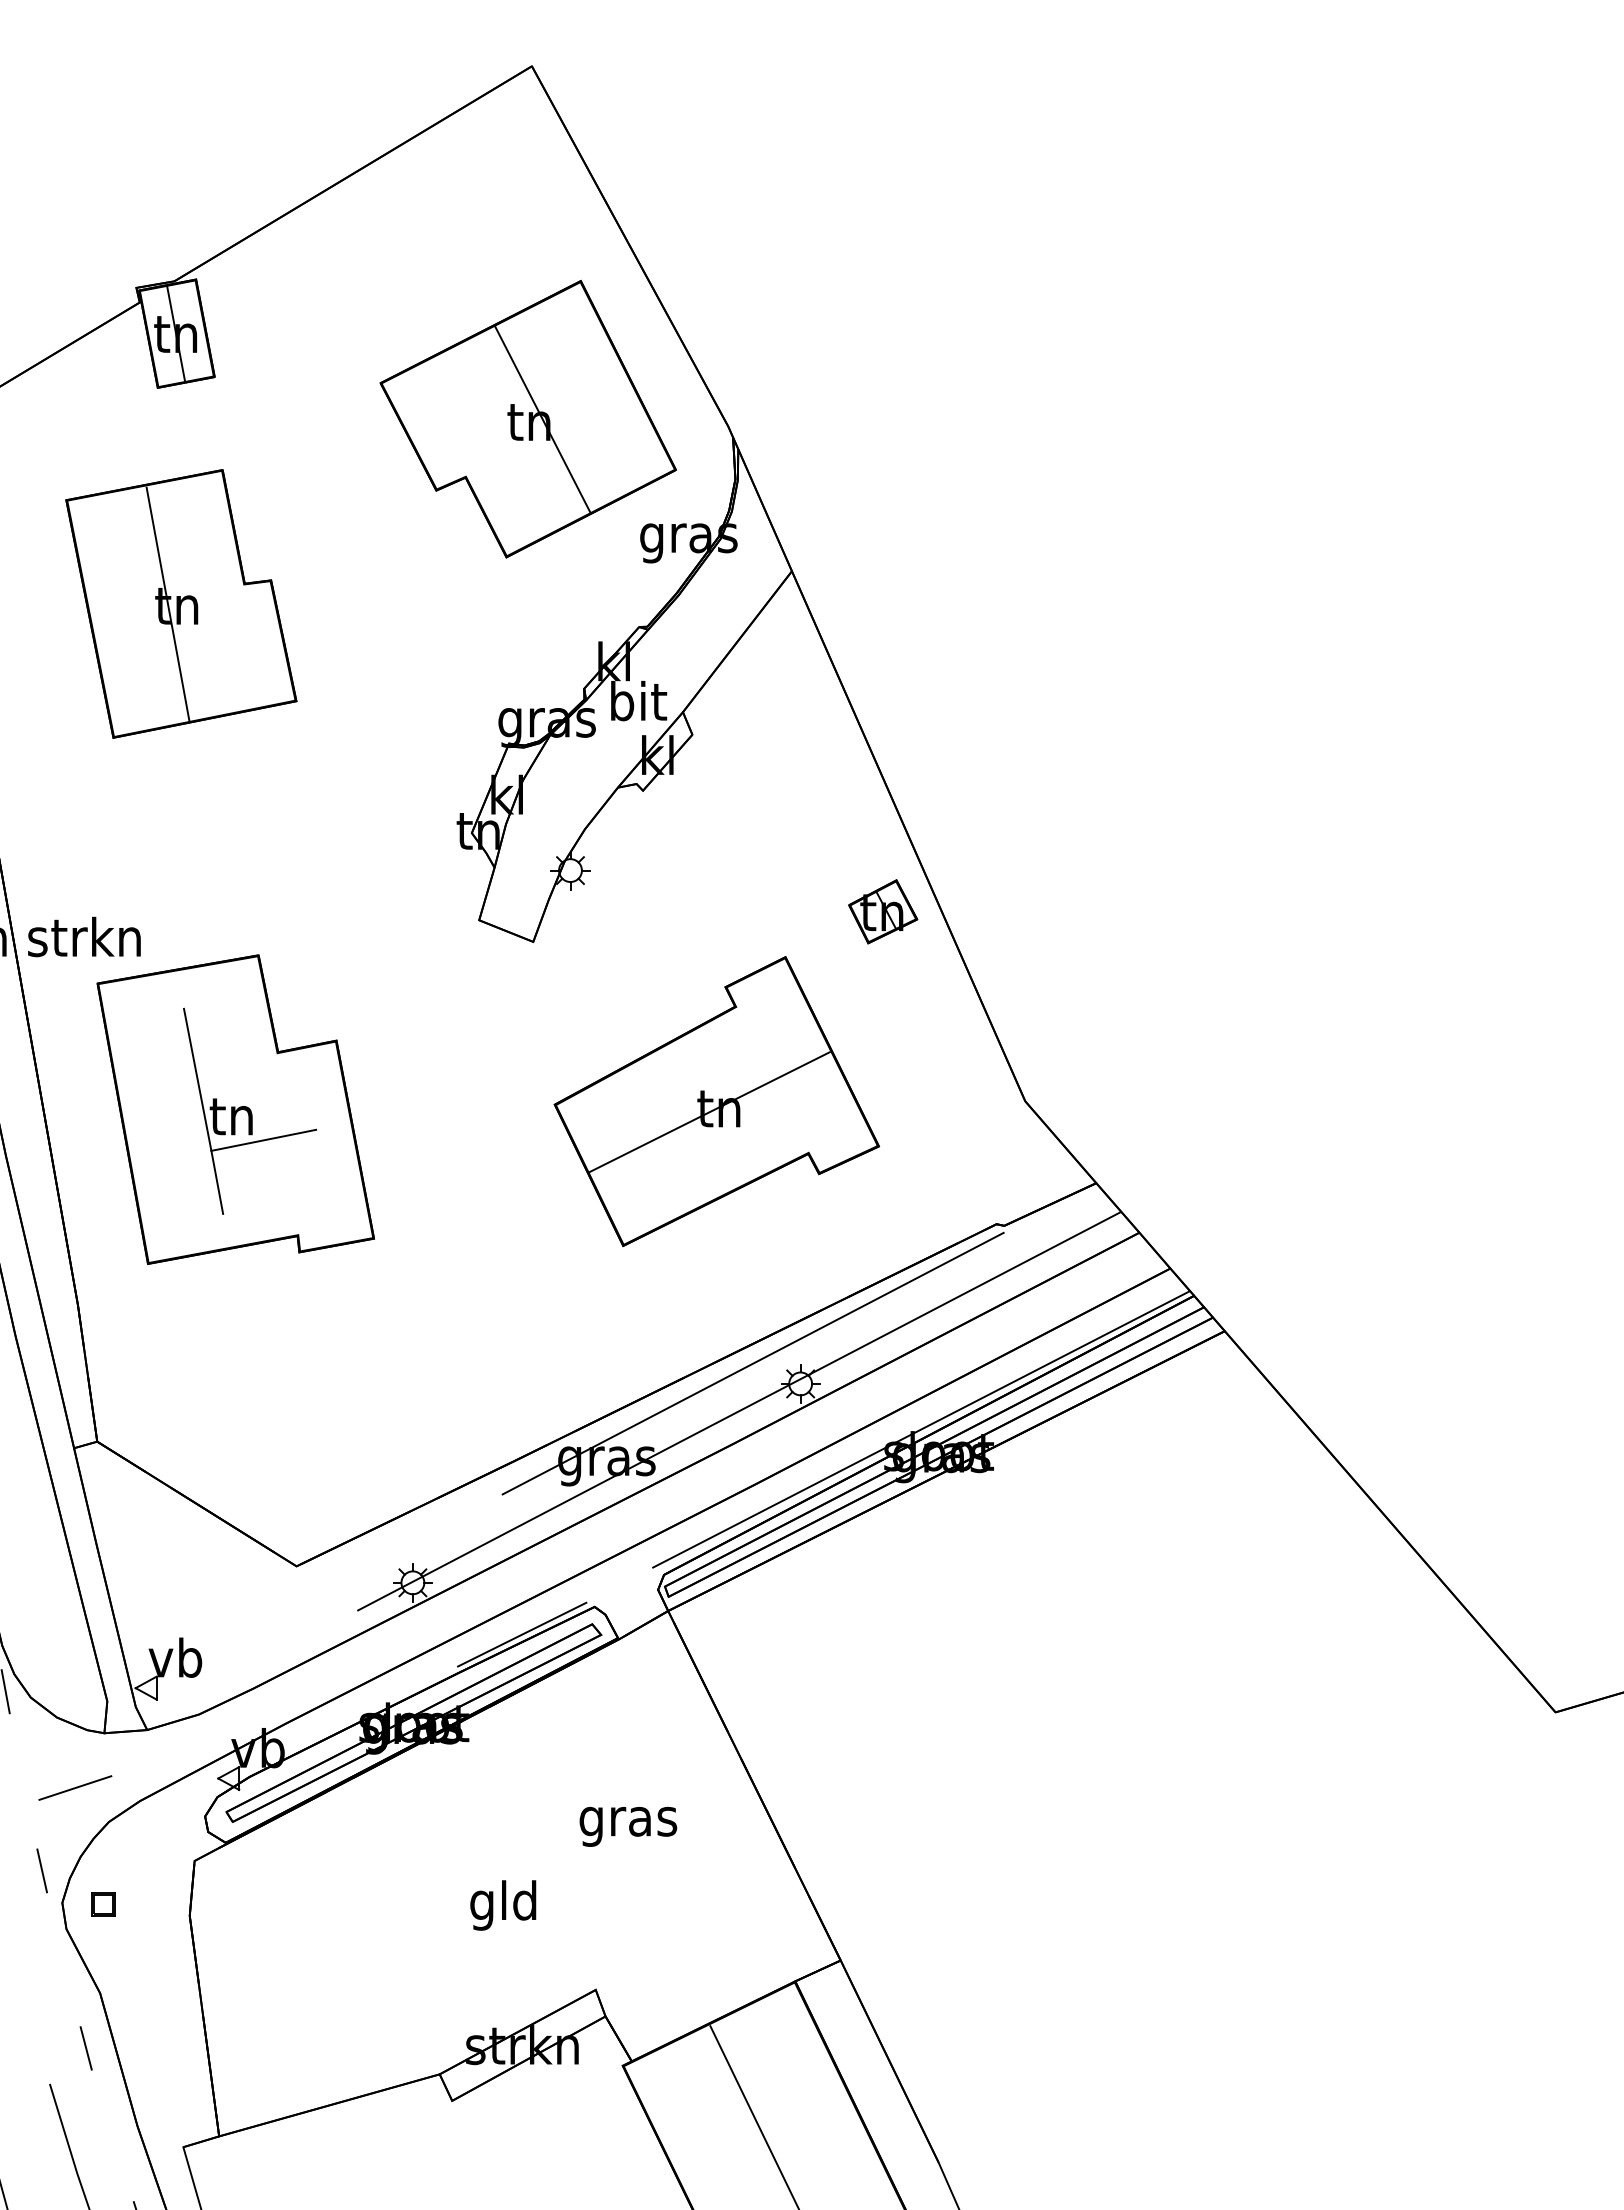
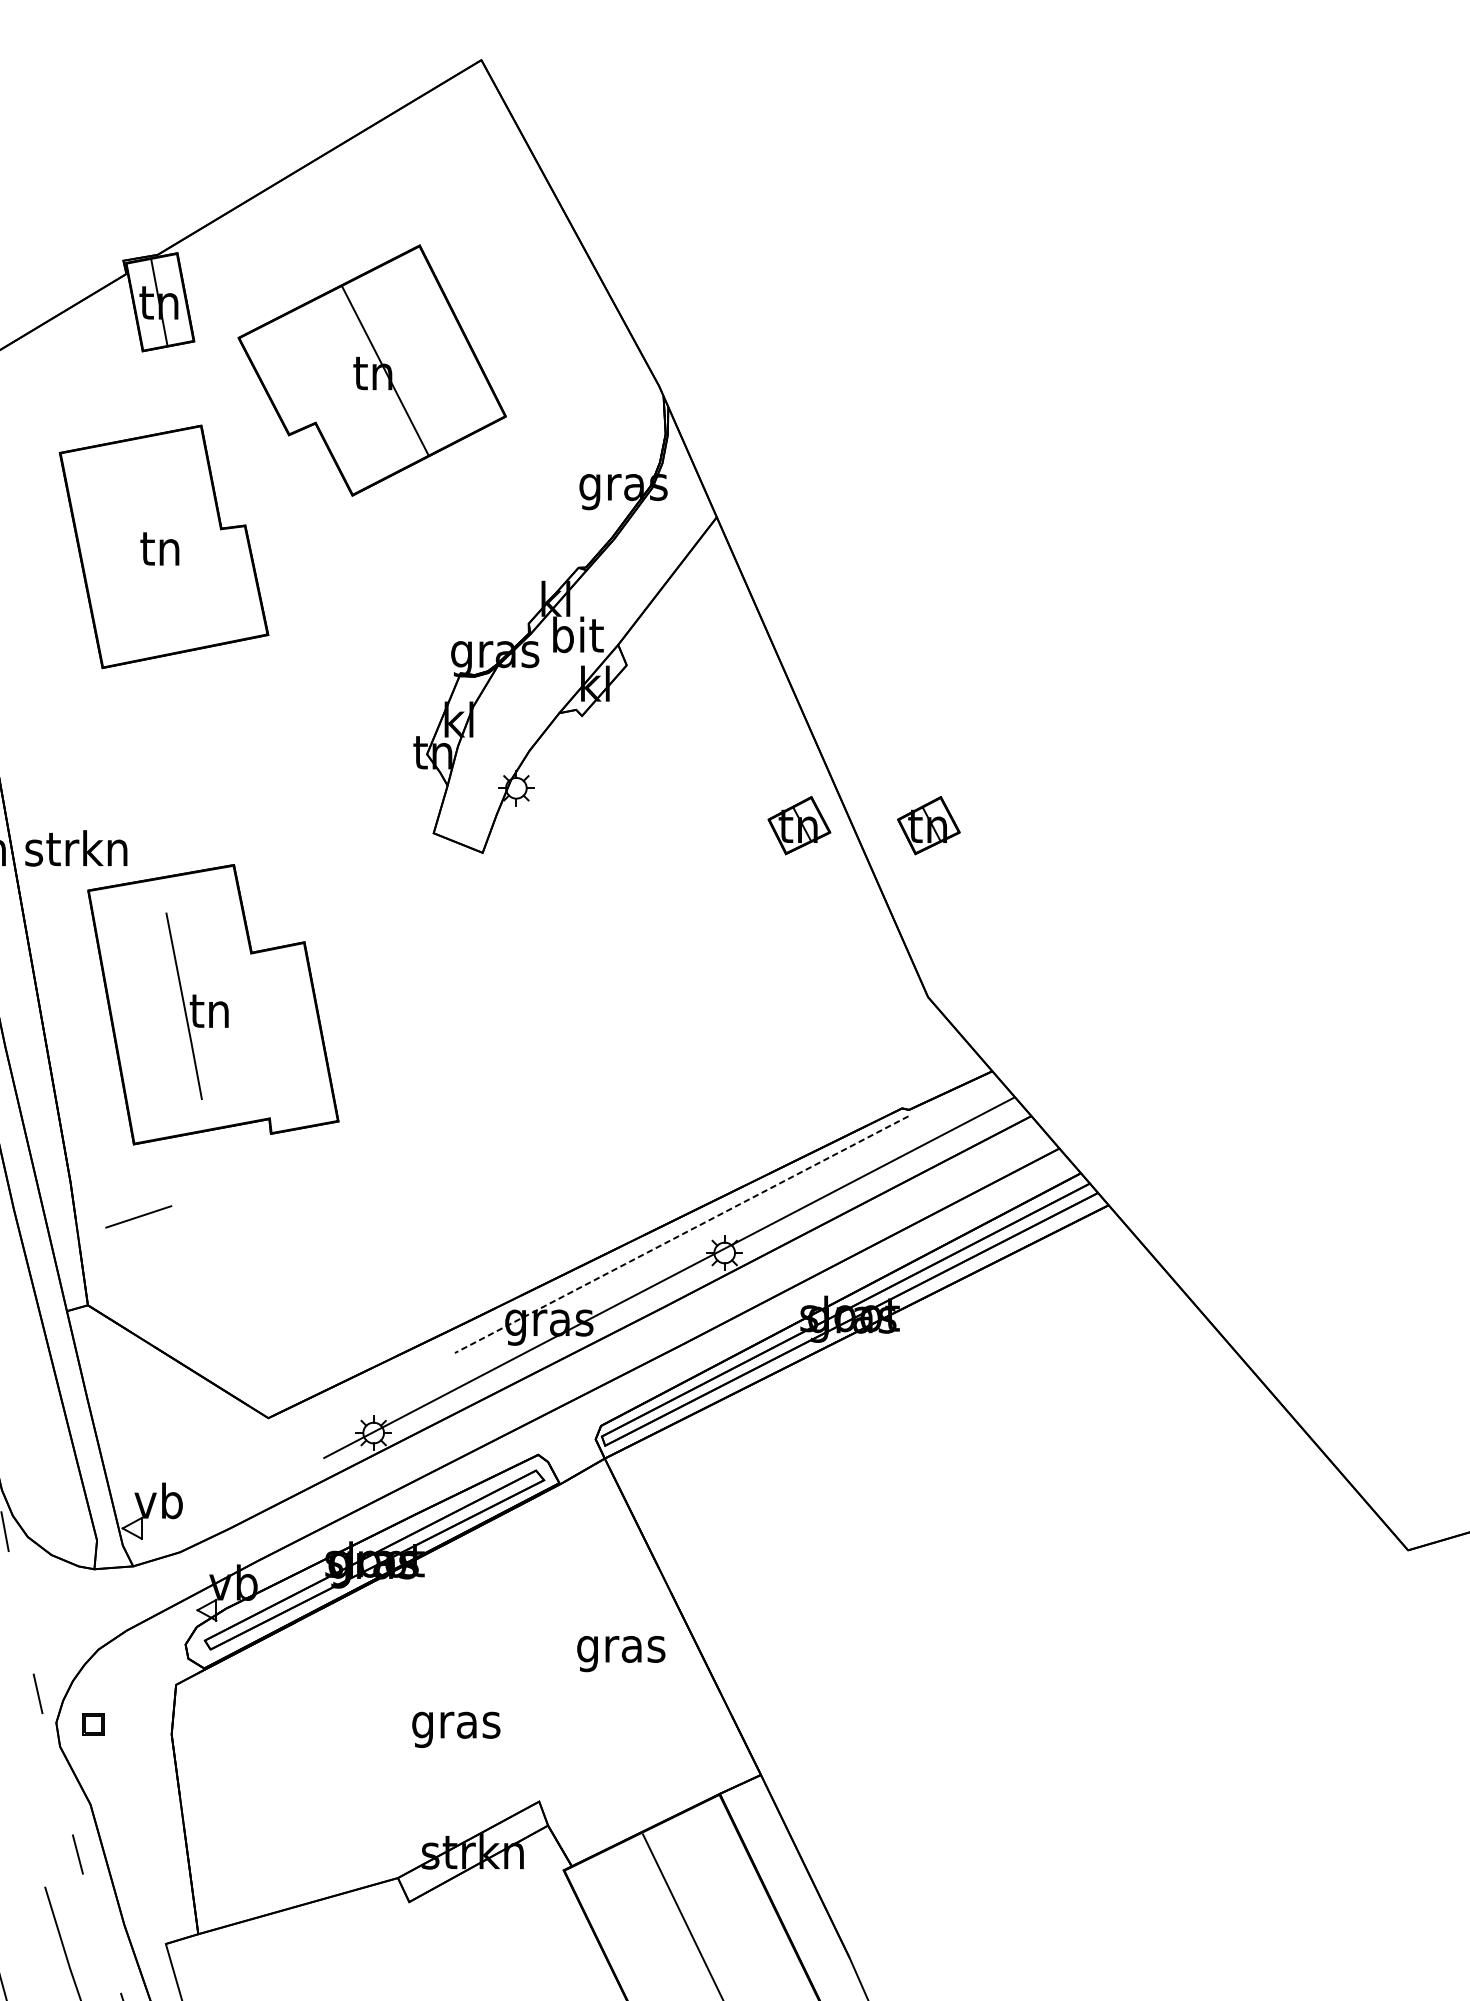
part: (527, 418) -> (371, 369), moved
line: (167, 603) -> (151, 546), removed
part: (1026, 911) -> (929, 825), added
part: (716, 1101) -> (648, 997), removed
line: (263, 1139) -> (238, 1031), removed
line: (753, 1363) -> (682, 1234), solid -> dashed
line: (921, 1429) -> (834, 1294), removed
line: (522, 1634) -> (472, 1479), removed
line: (75, 1787) -> (138, 1216), moved
text: (628, 1826) -> (621, 1653), moved
text: (503, 1905) -> (455, 1725), gld -> gras

